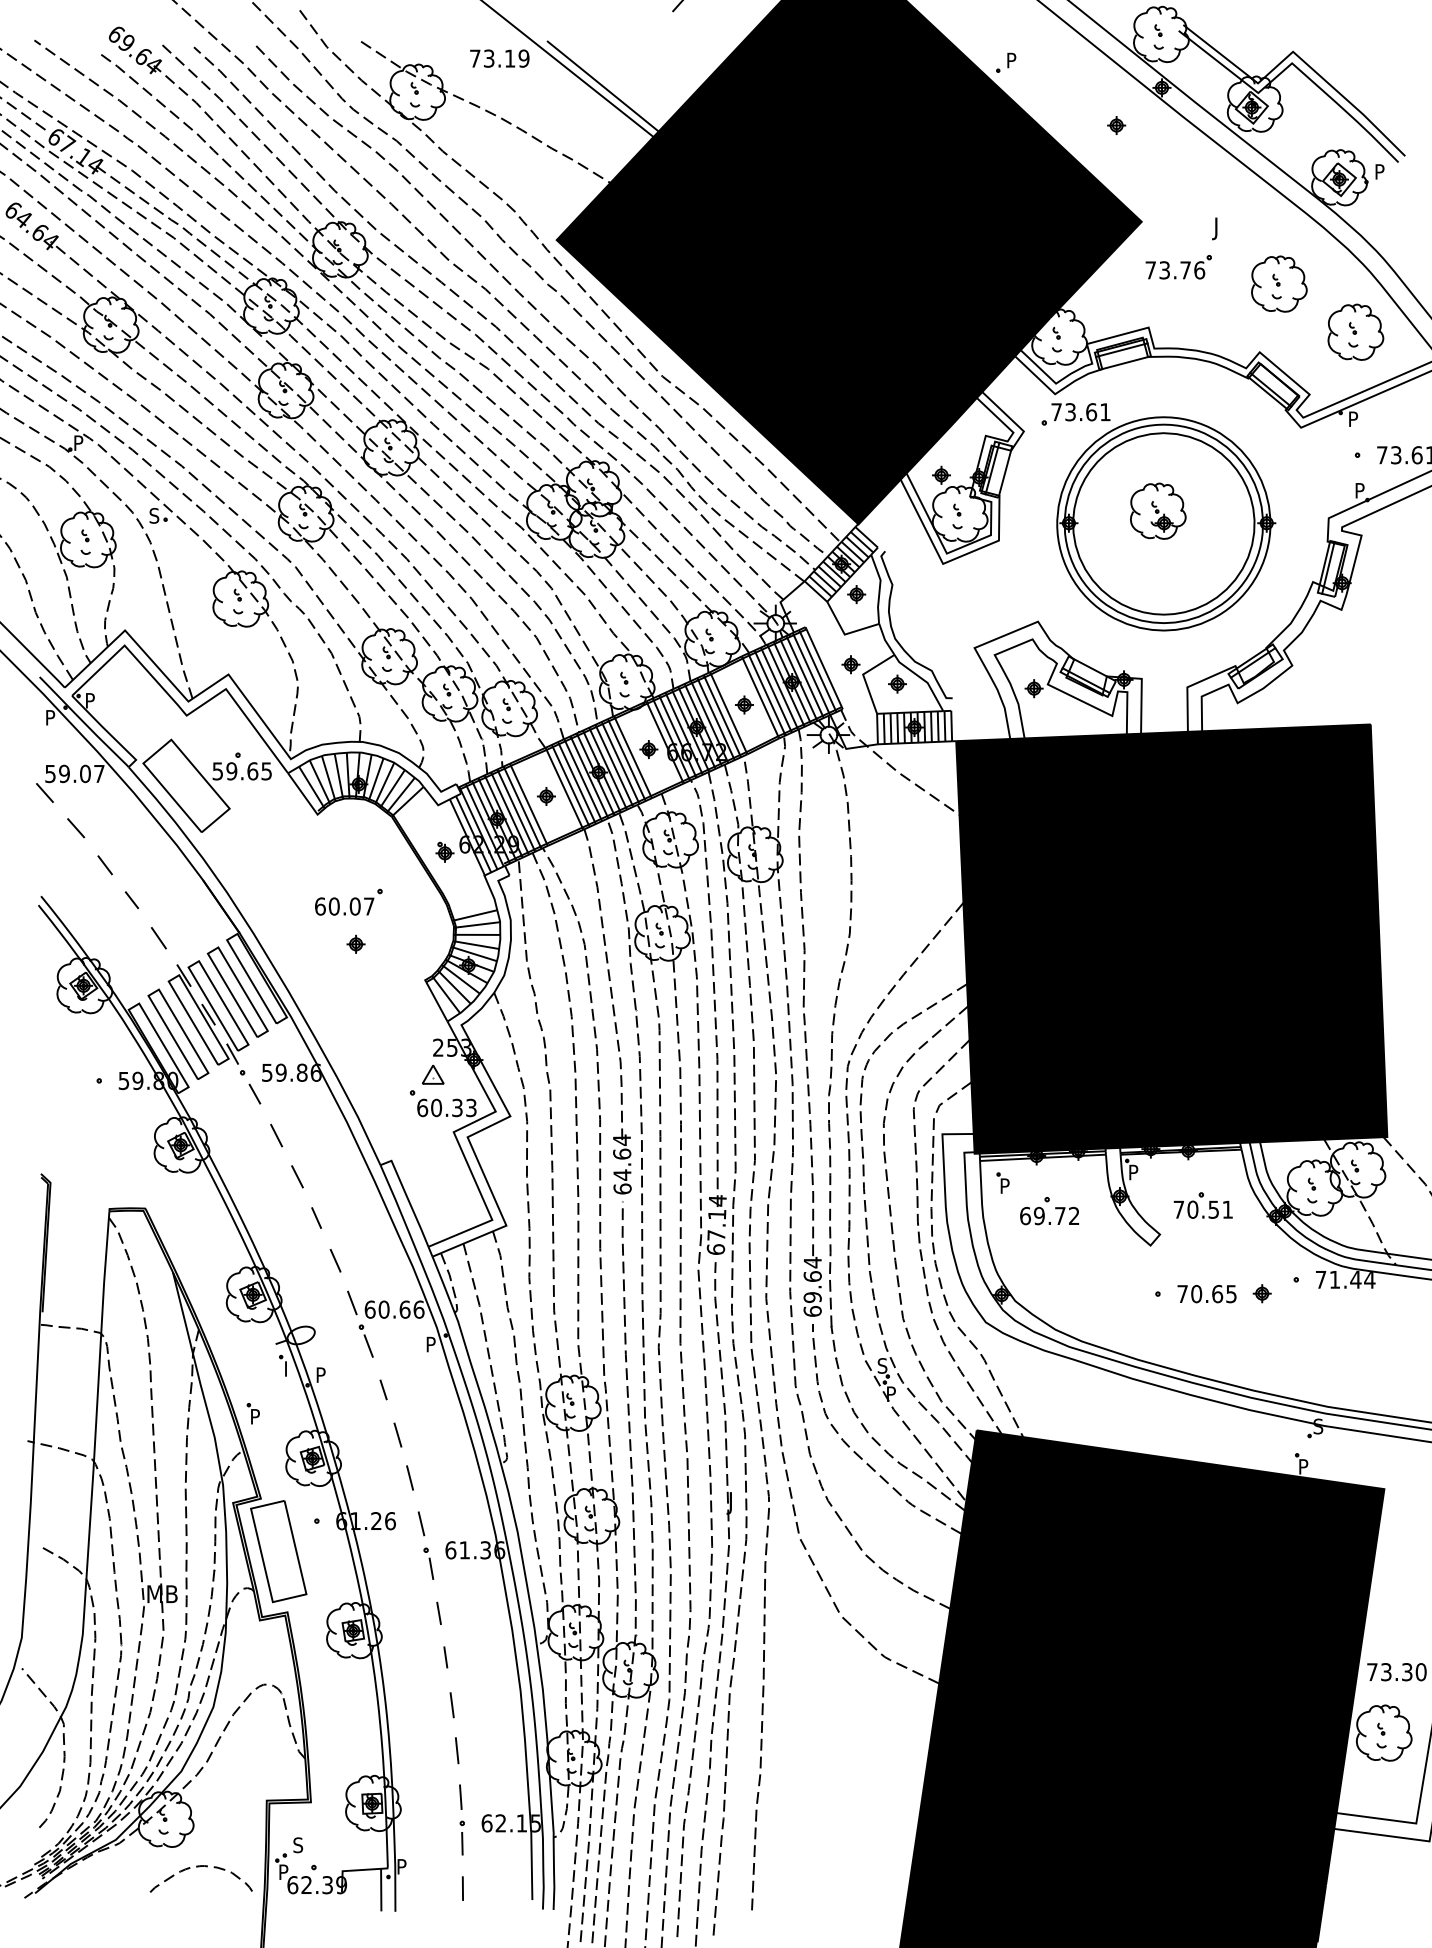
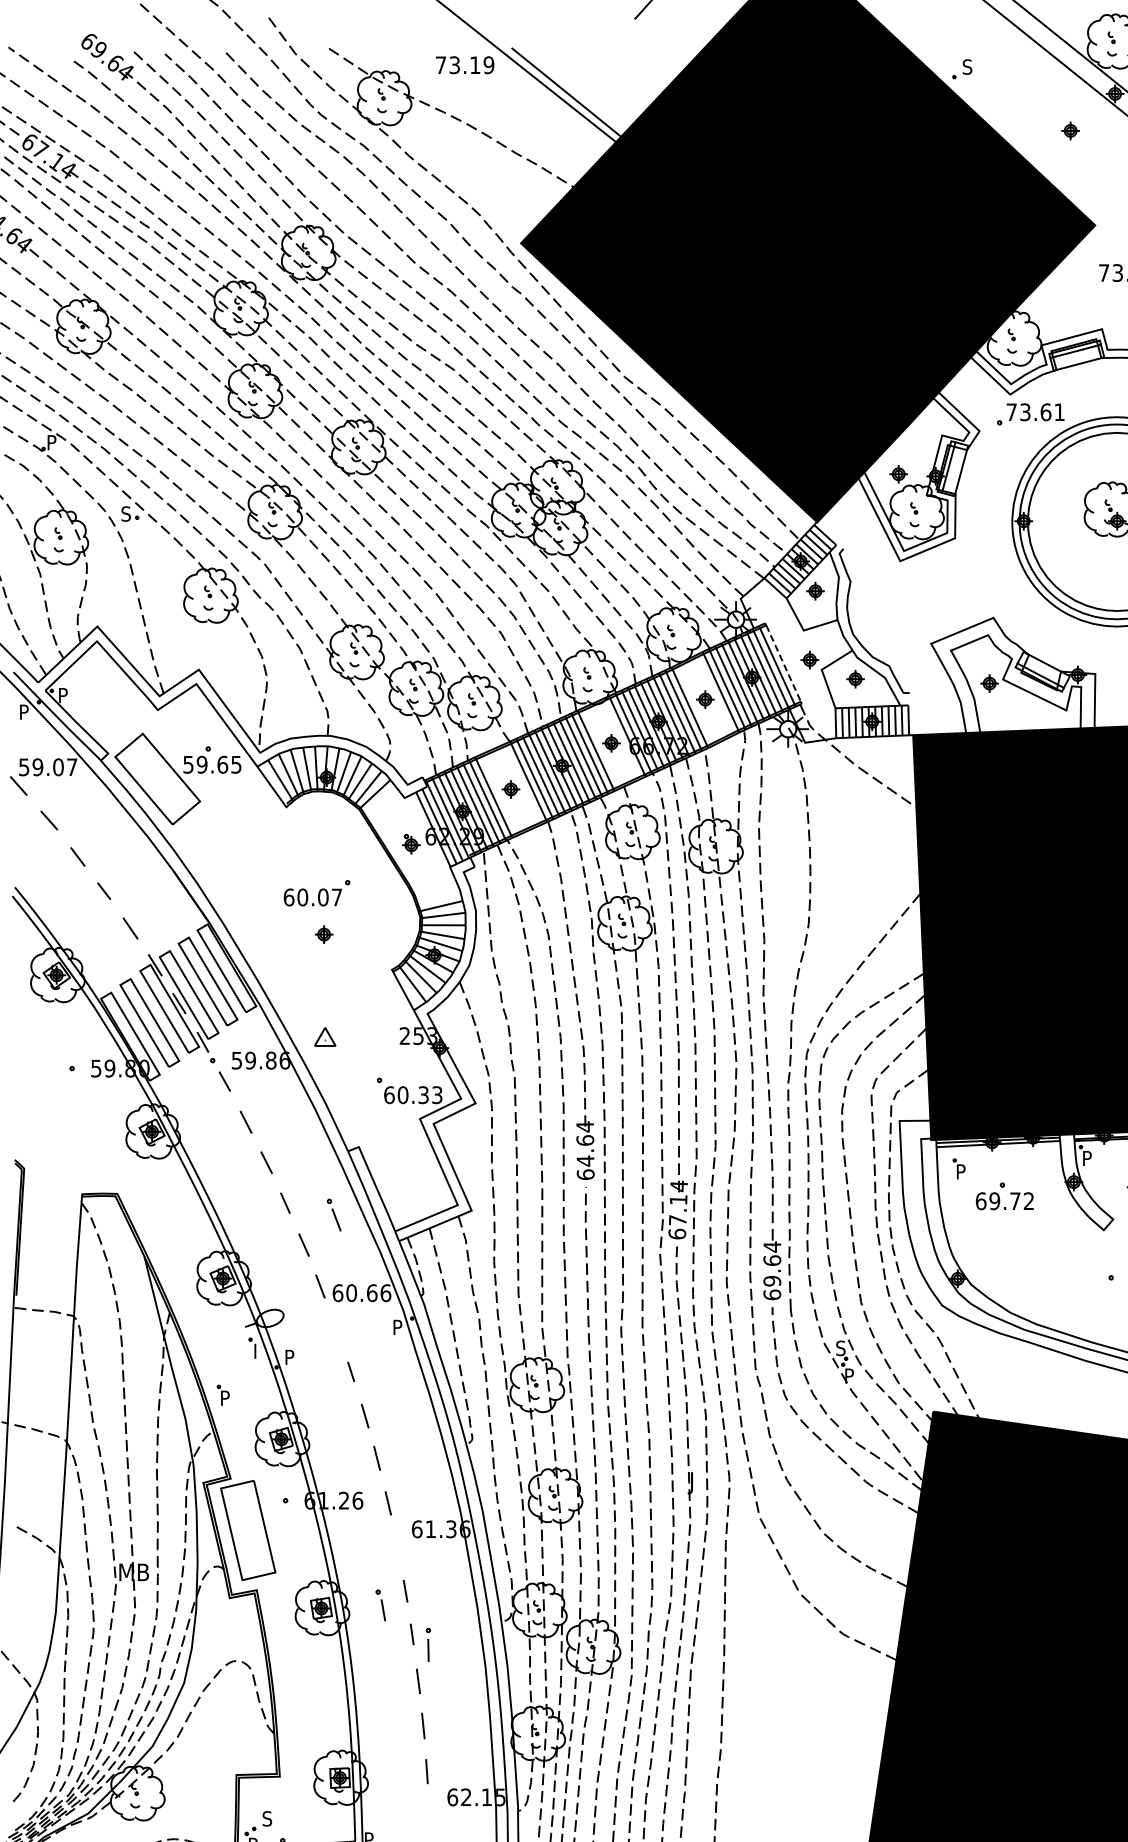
text: (1011, 60) -> (967, 67), P -> S
line: (824, 668) -> (783, 663), solid -> dashed
part: (433, 1074) -> (325, 1036), moved
part: (365, 1340) -> (333, 1214), moved
part: (428, 1563) -> (380, 1605), moved
part: (461, 1837) -> (427, 1644), moved

